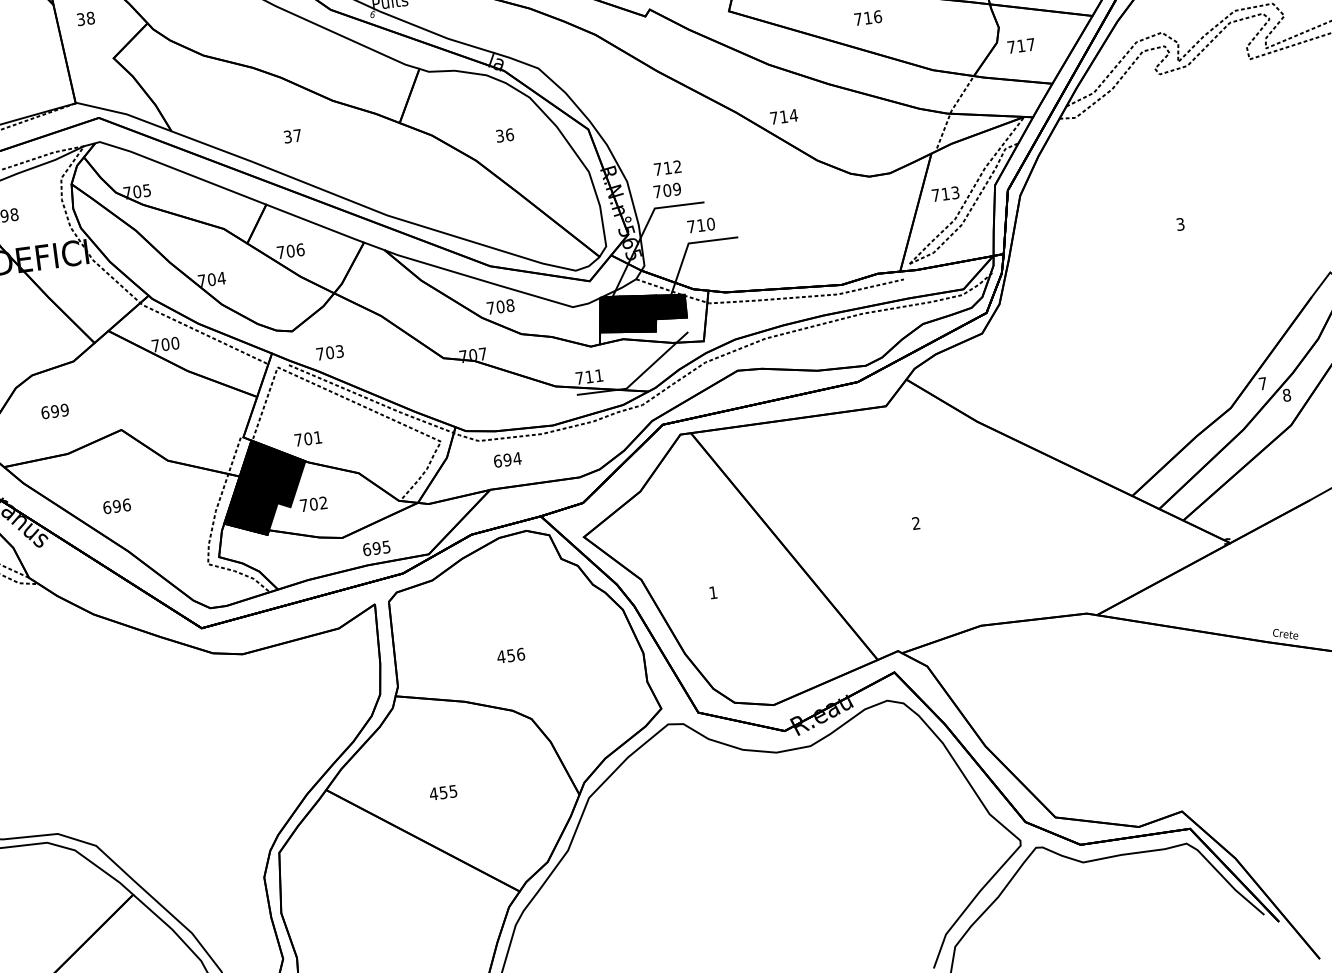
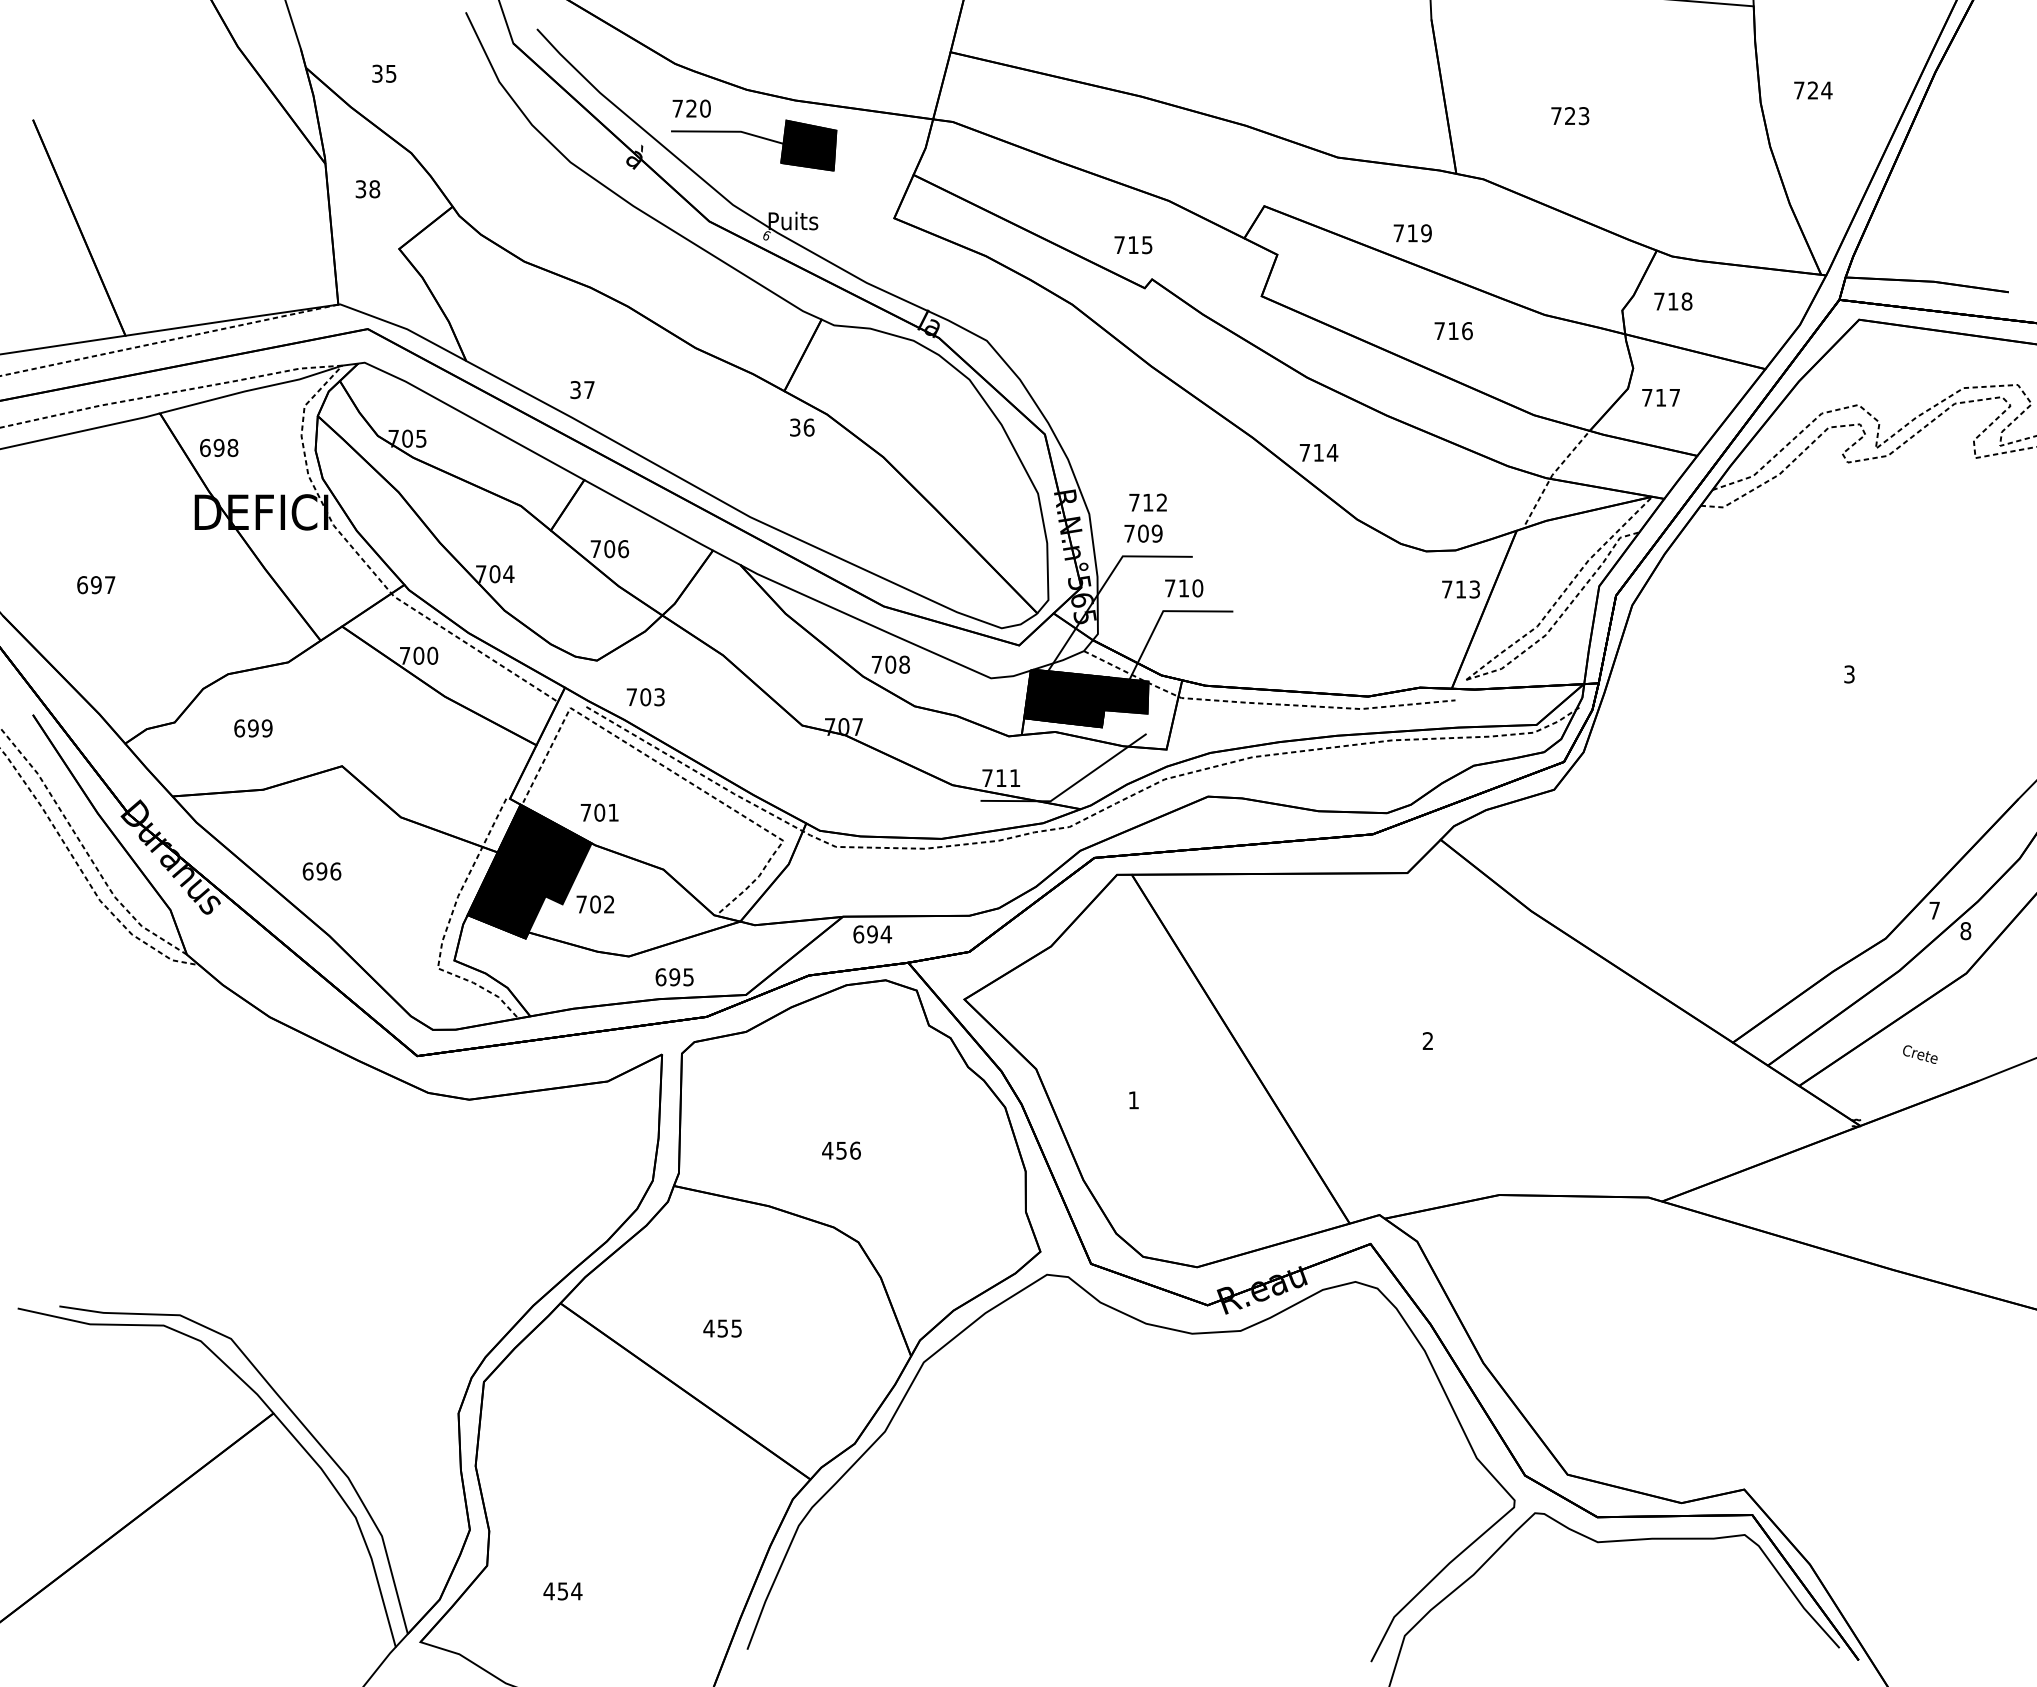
text: (505, 135) -> (802, 427), moved
text: (292, 136) -> (582, 390), moved
text: (945, 194) -> (1460, 589), moved
text: (507, 460) -> (872, 934), moved
text: (1285, 634) -> (1920, 1054), moved

